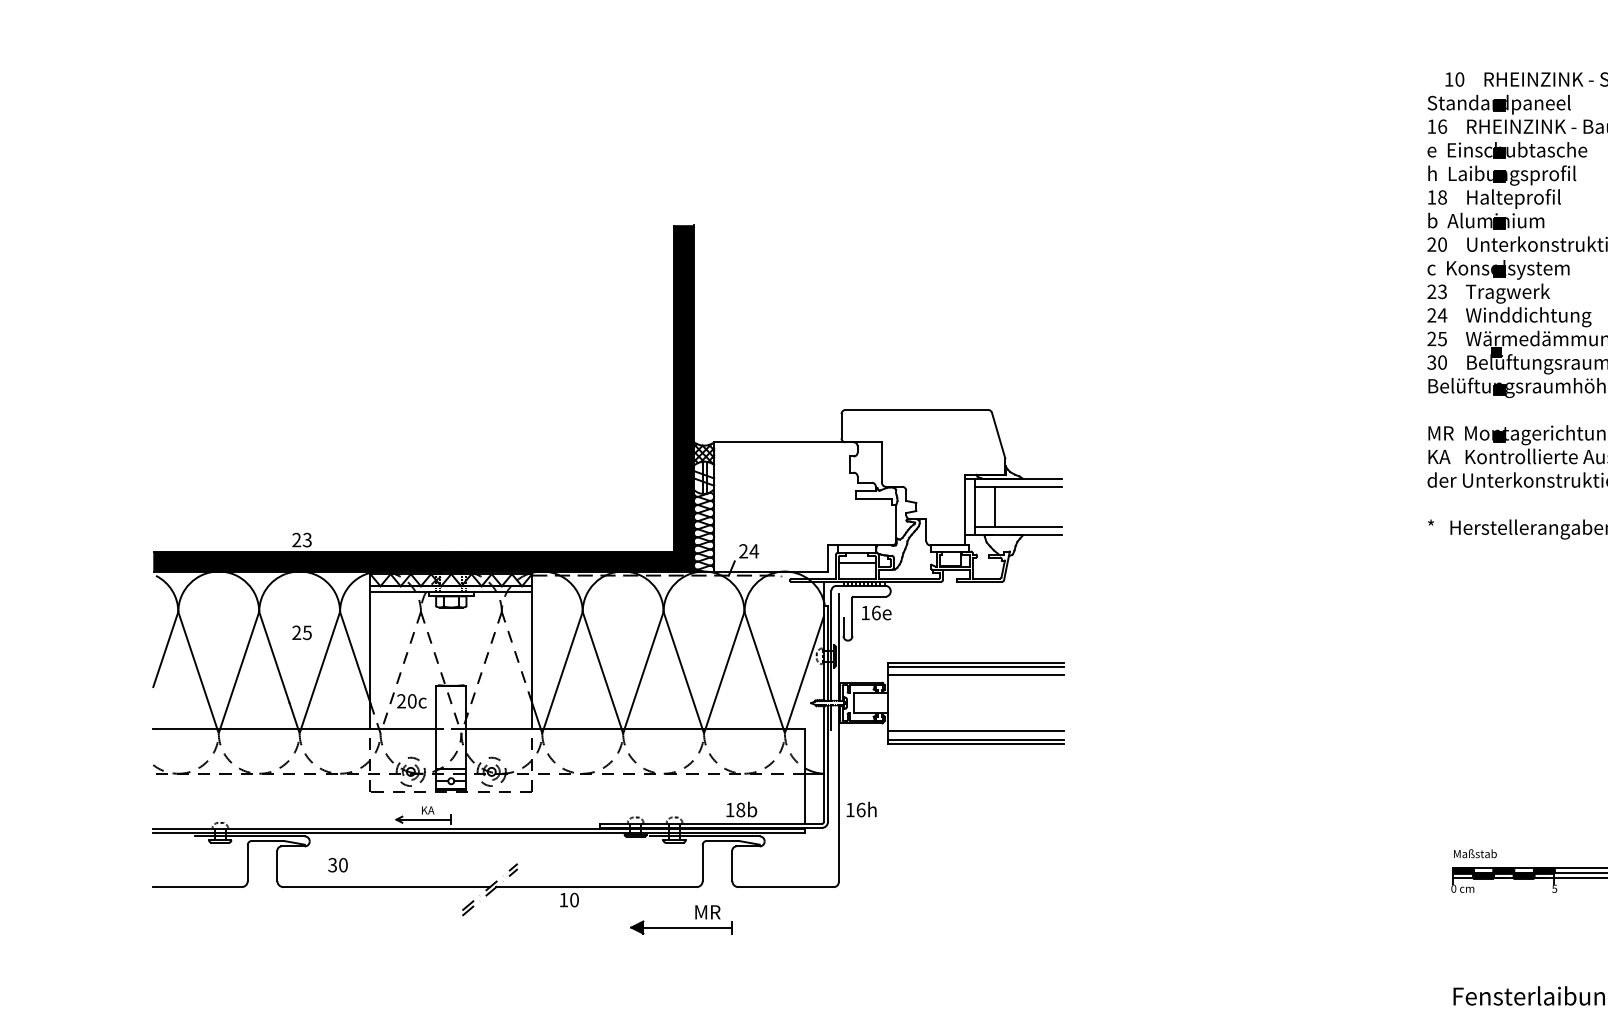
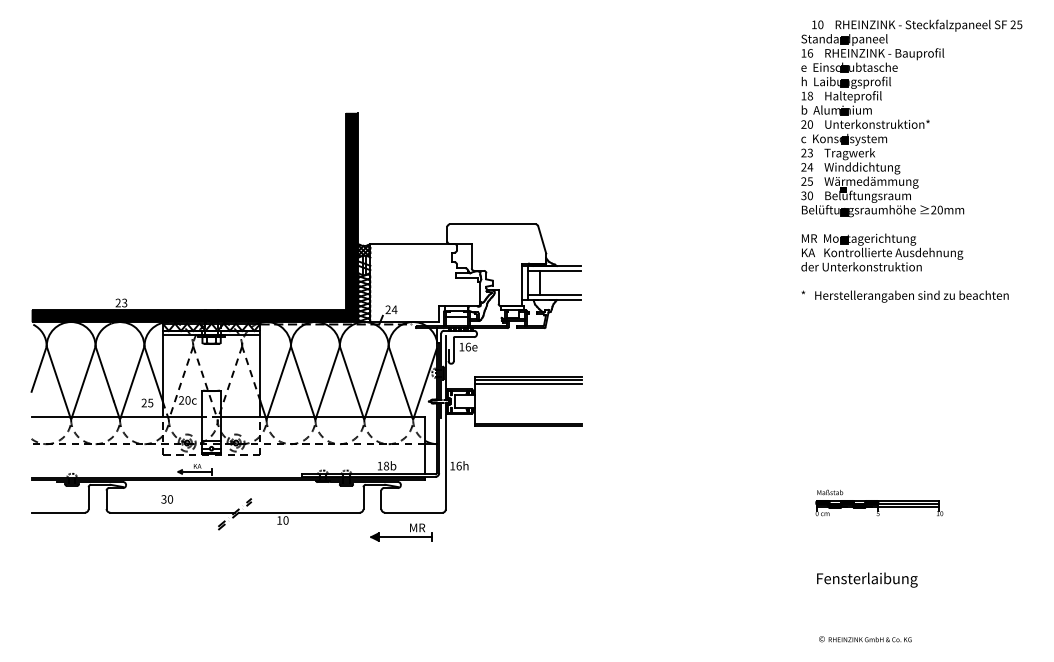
text: (302, 631) -> (147, 402), moved
line: (975, 731) -> (528, 418), removed
text: (338, 865) -> (167, 499), moved
part: (681, 919) -> (401, 532), moved

